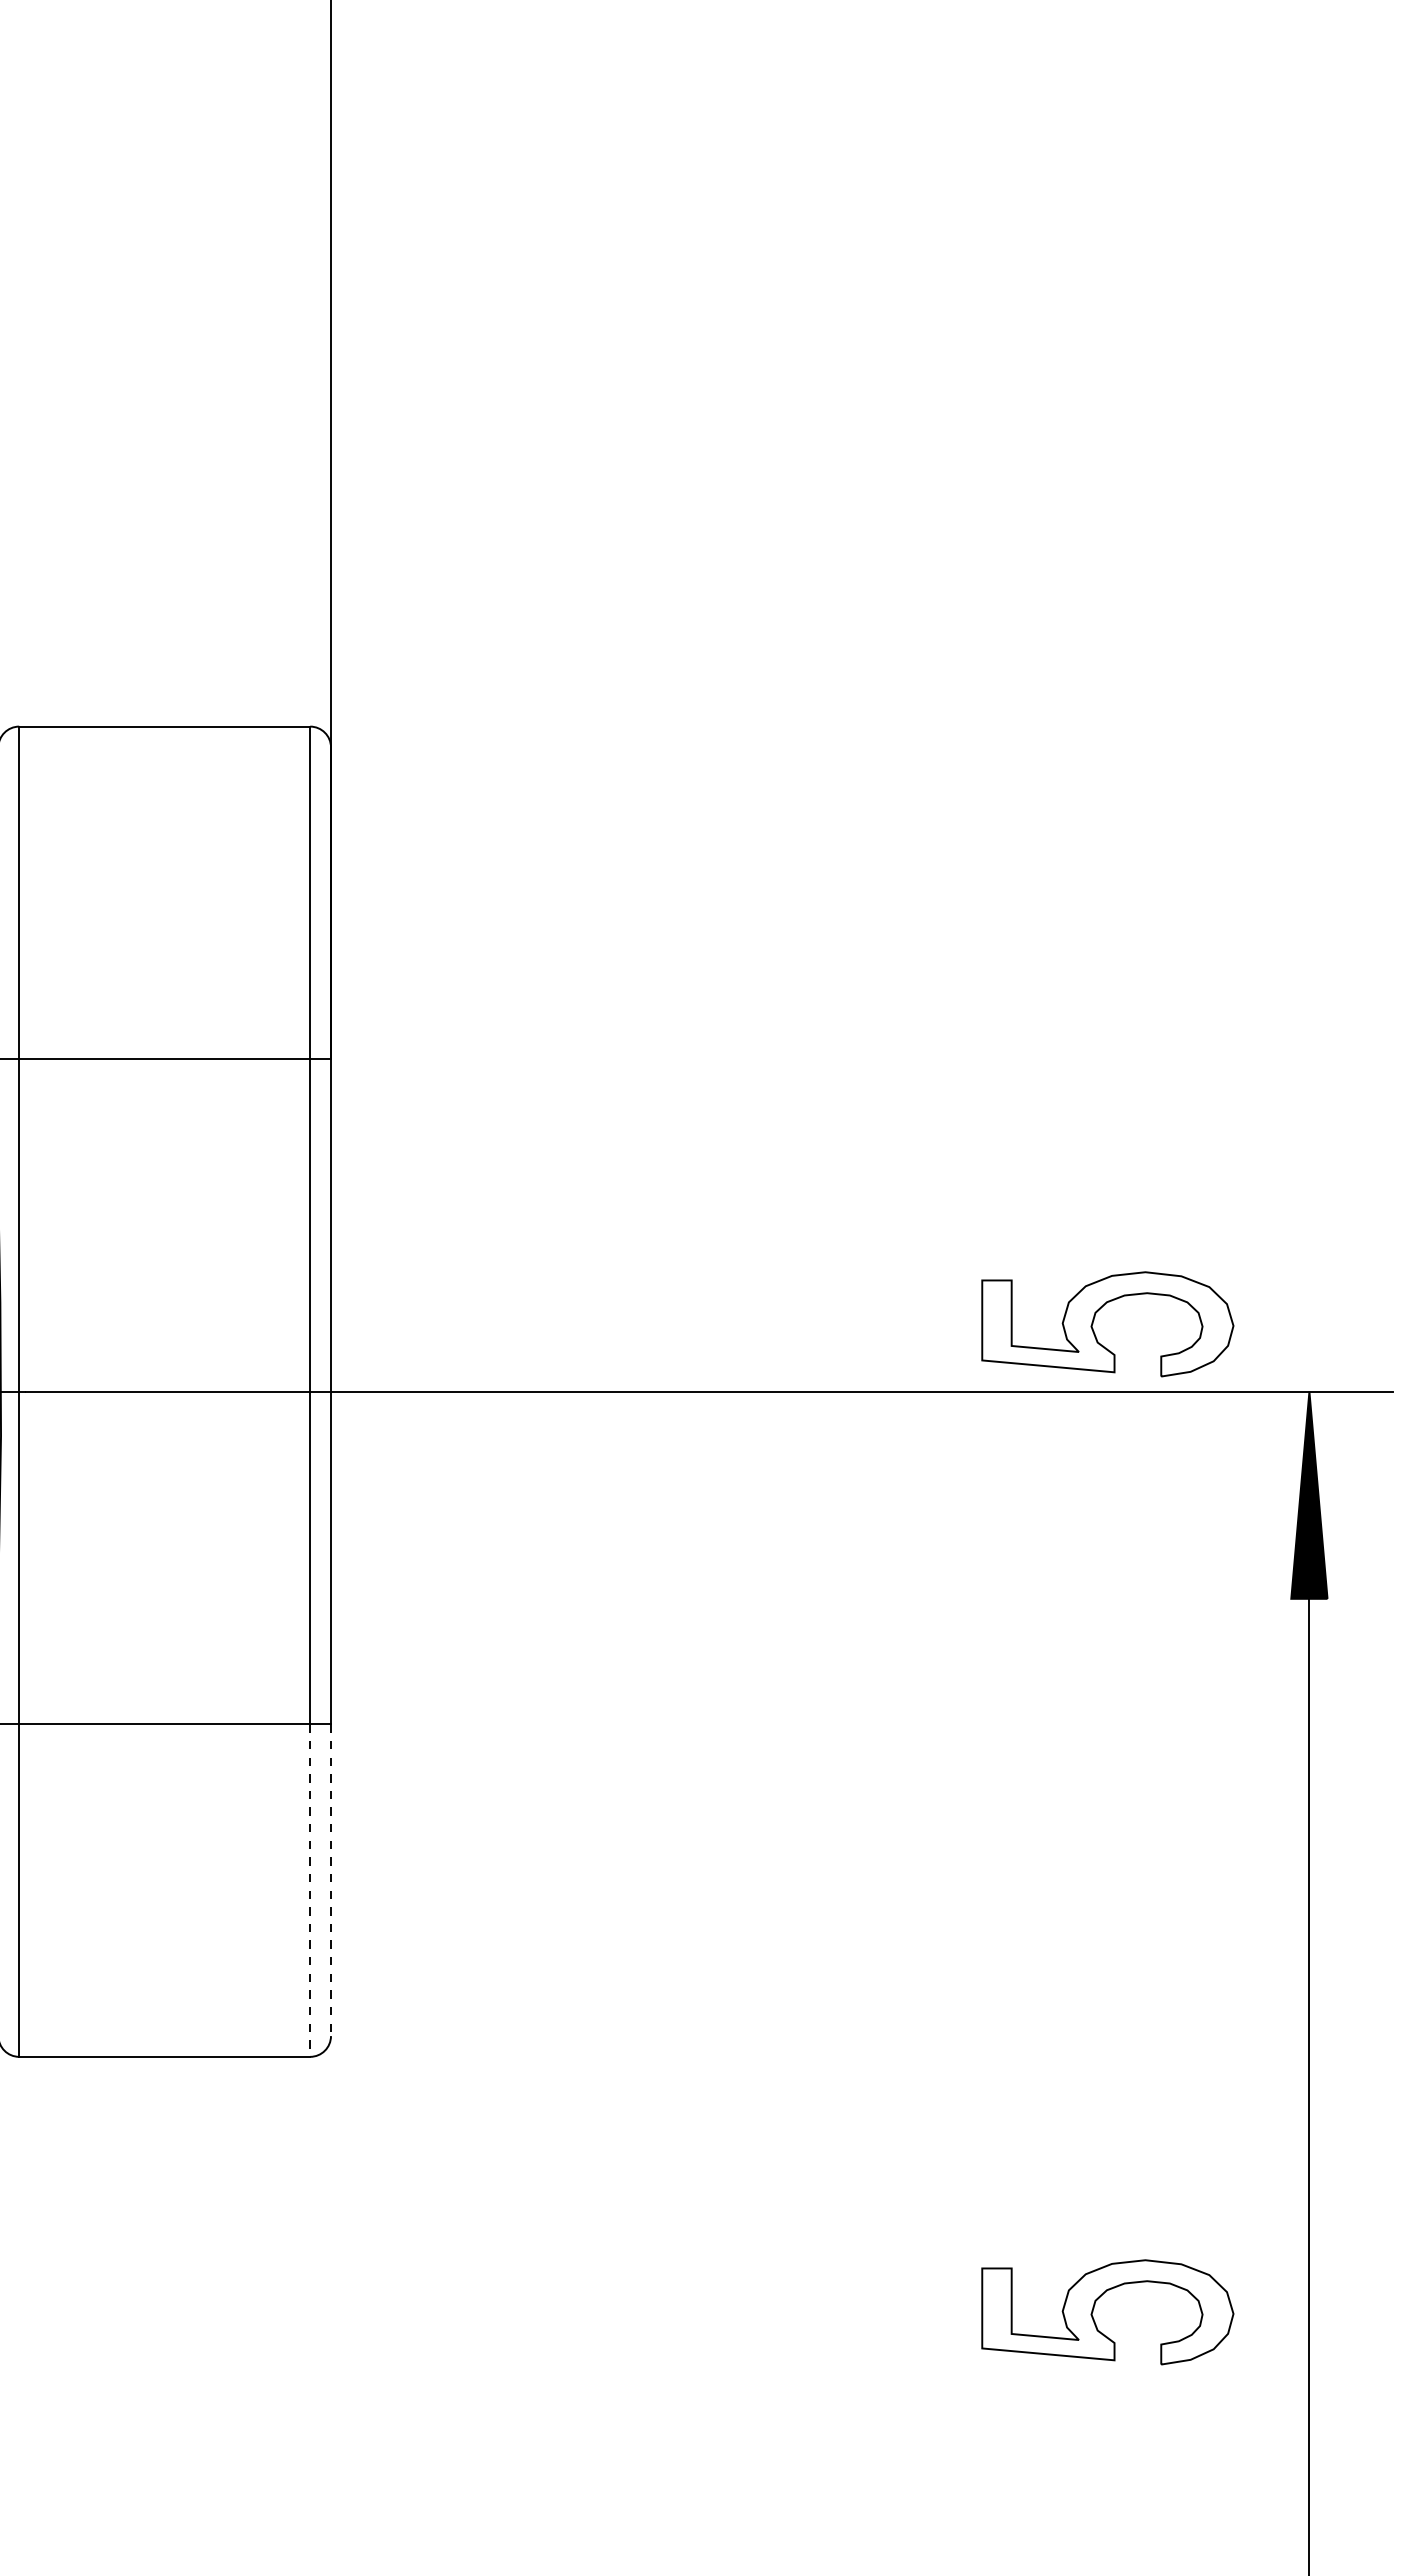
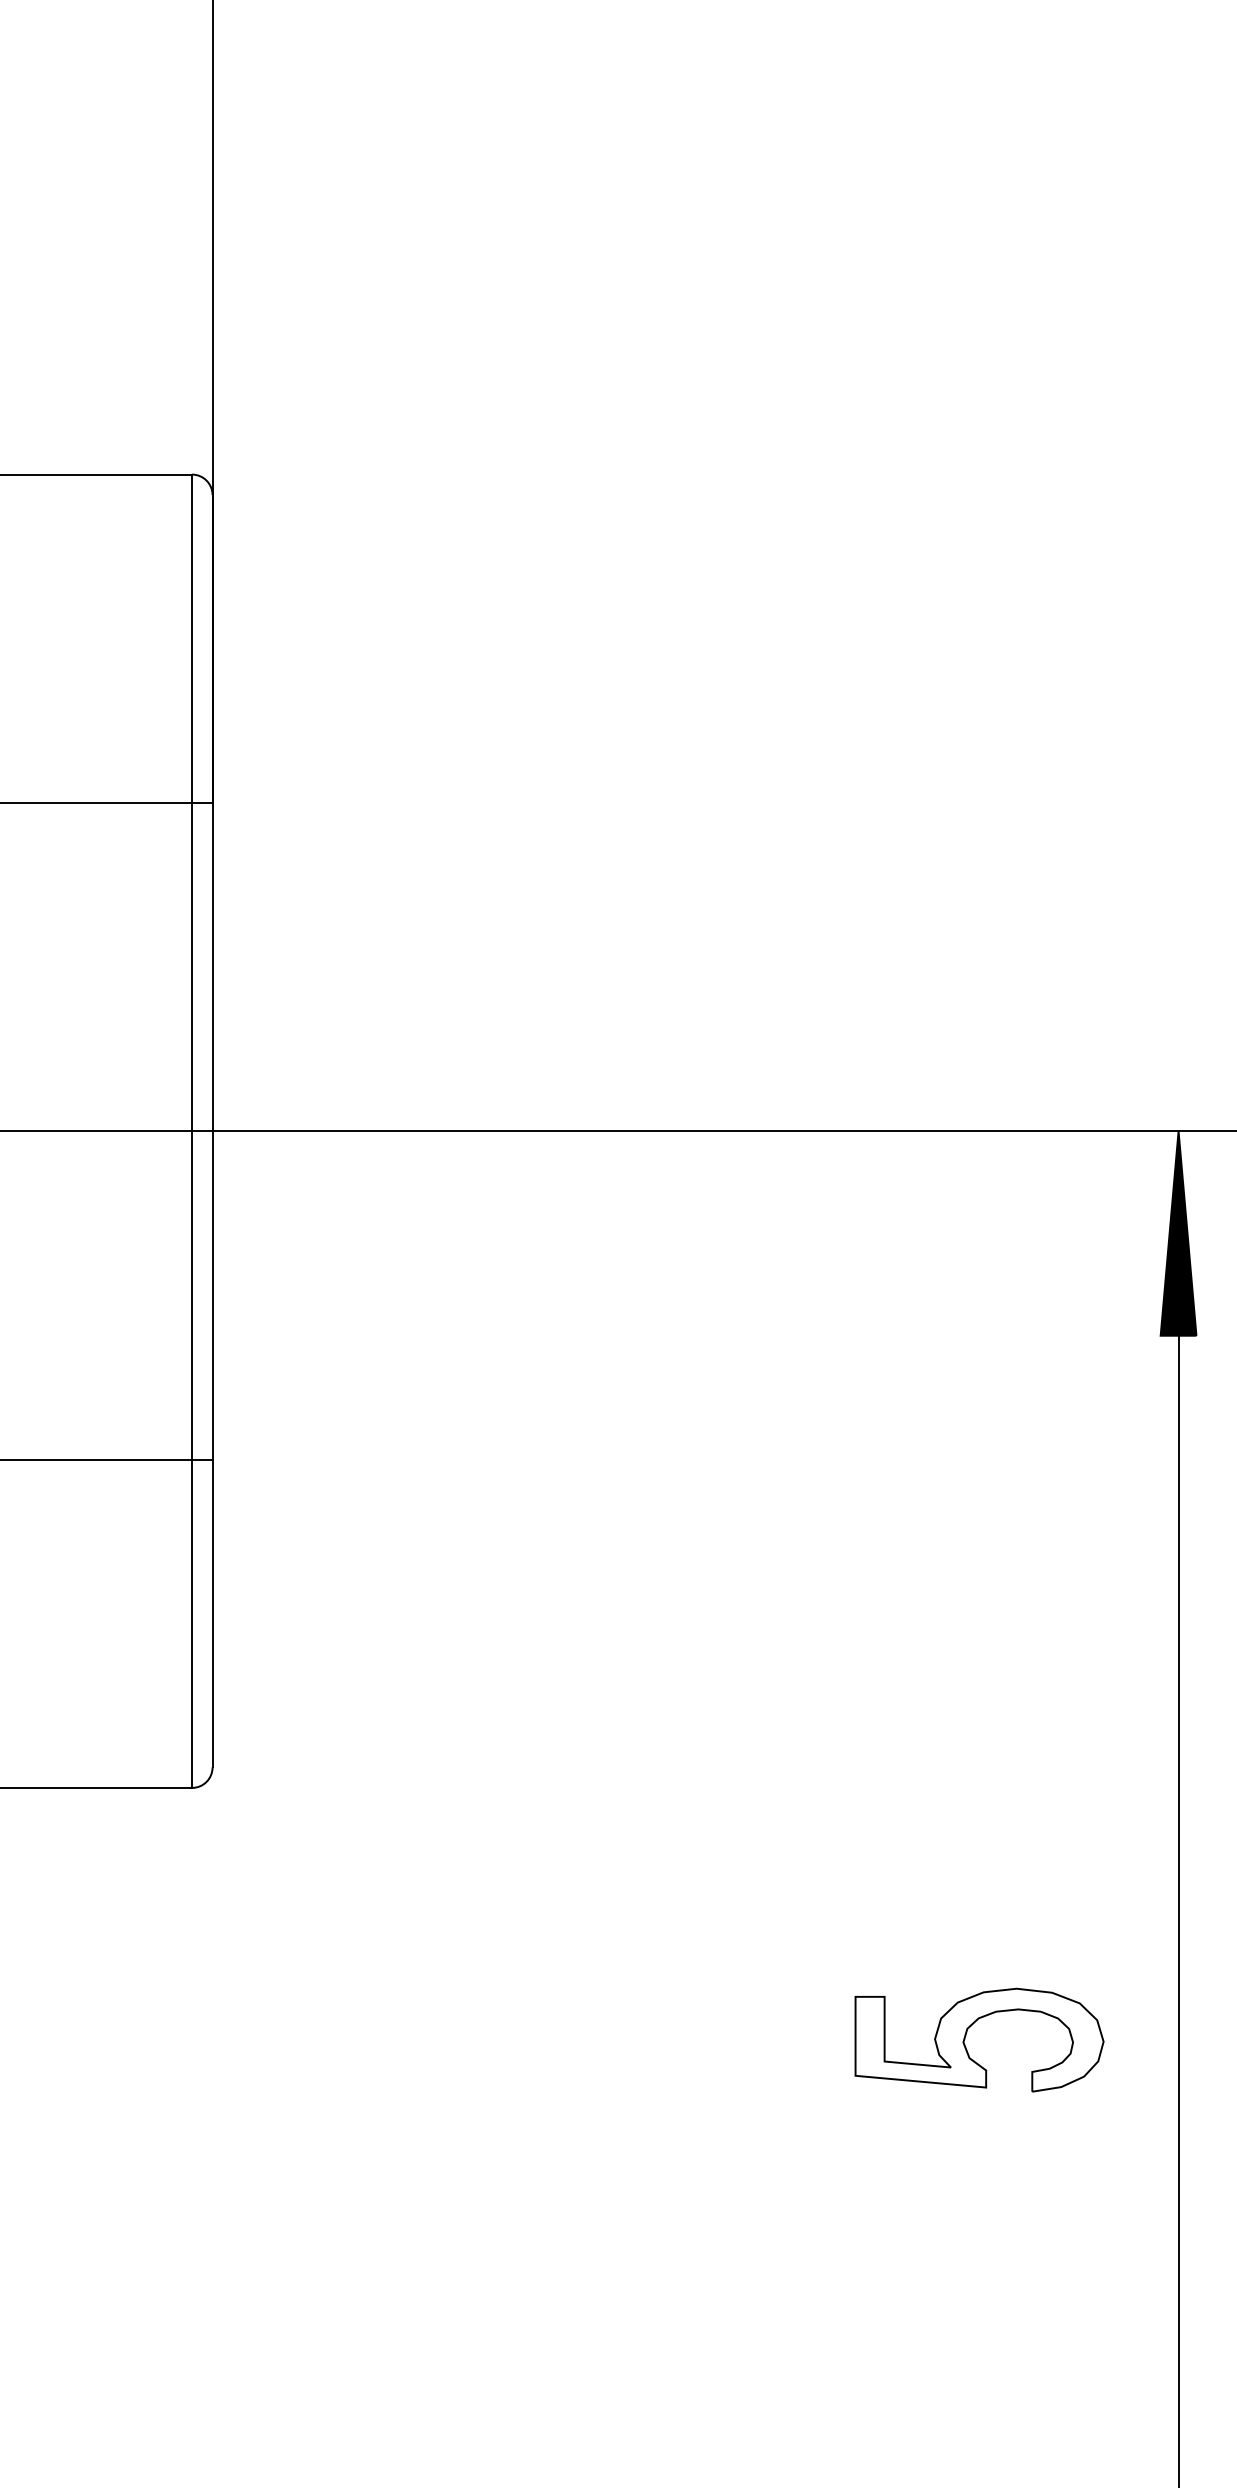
part: (1094, 1320) -> (966, 1060), removed
line: (331, 1880) -> (213, 1613), dashed -> solid
line: (310, 1891) -> (192, 1624), dashed -> solid

